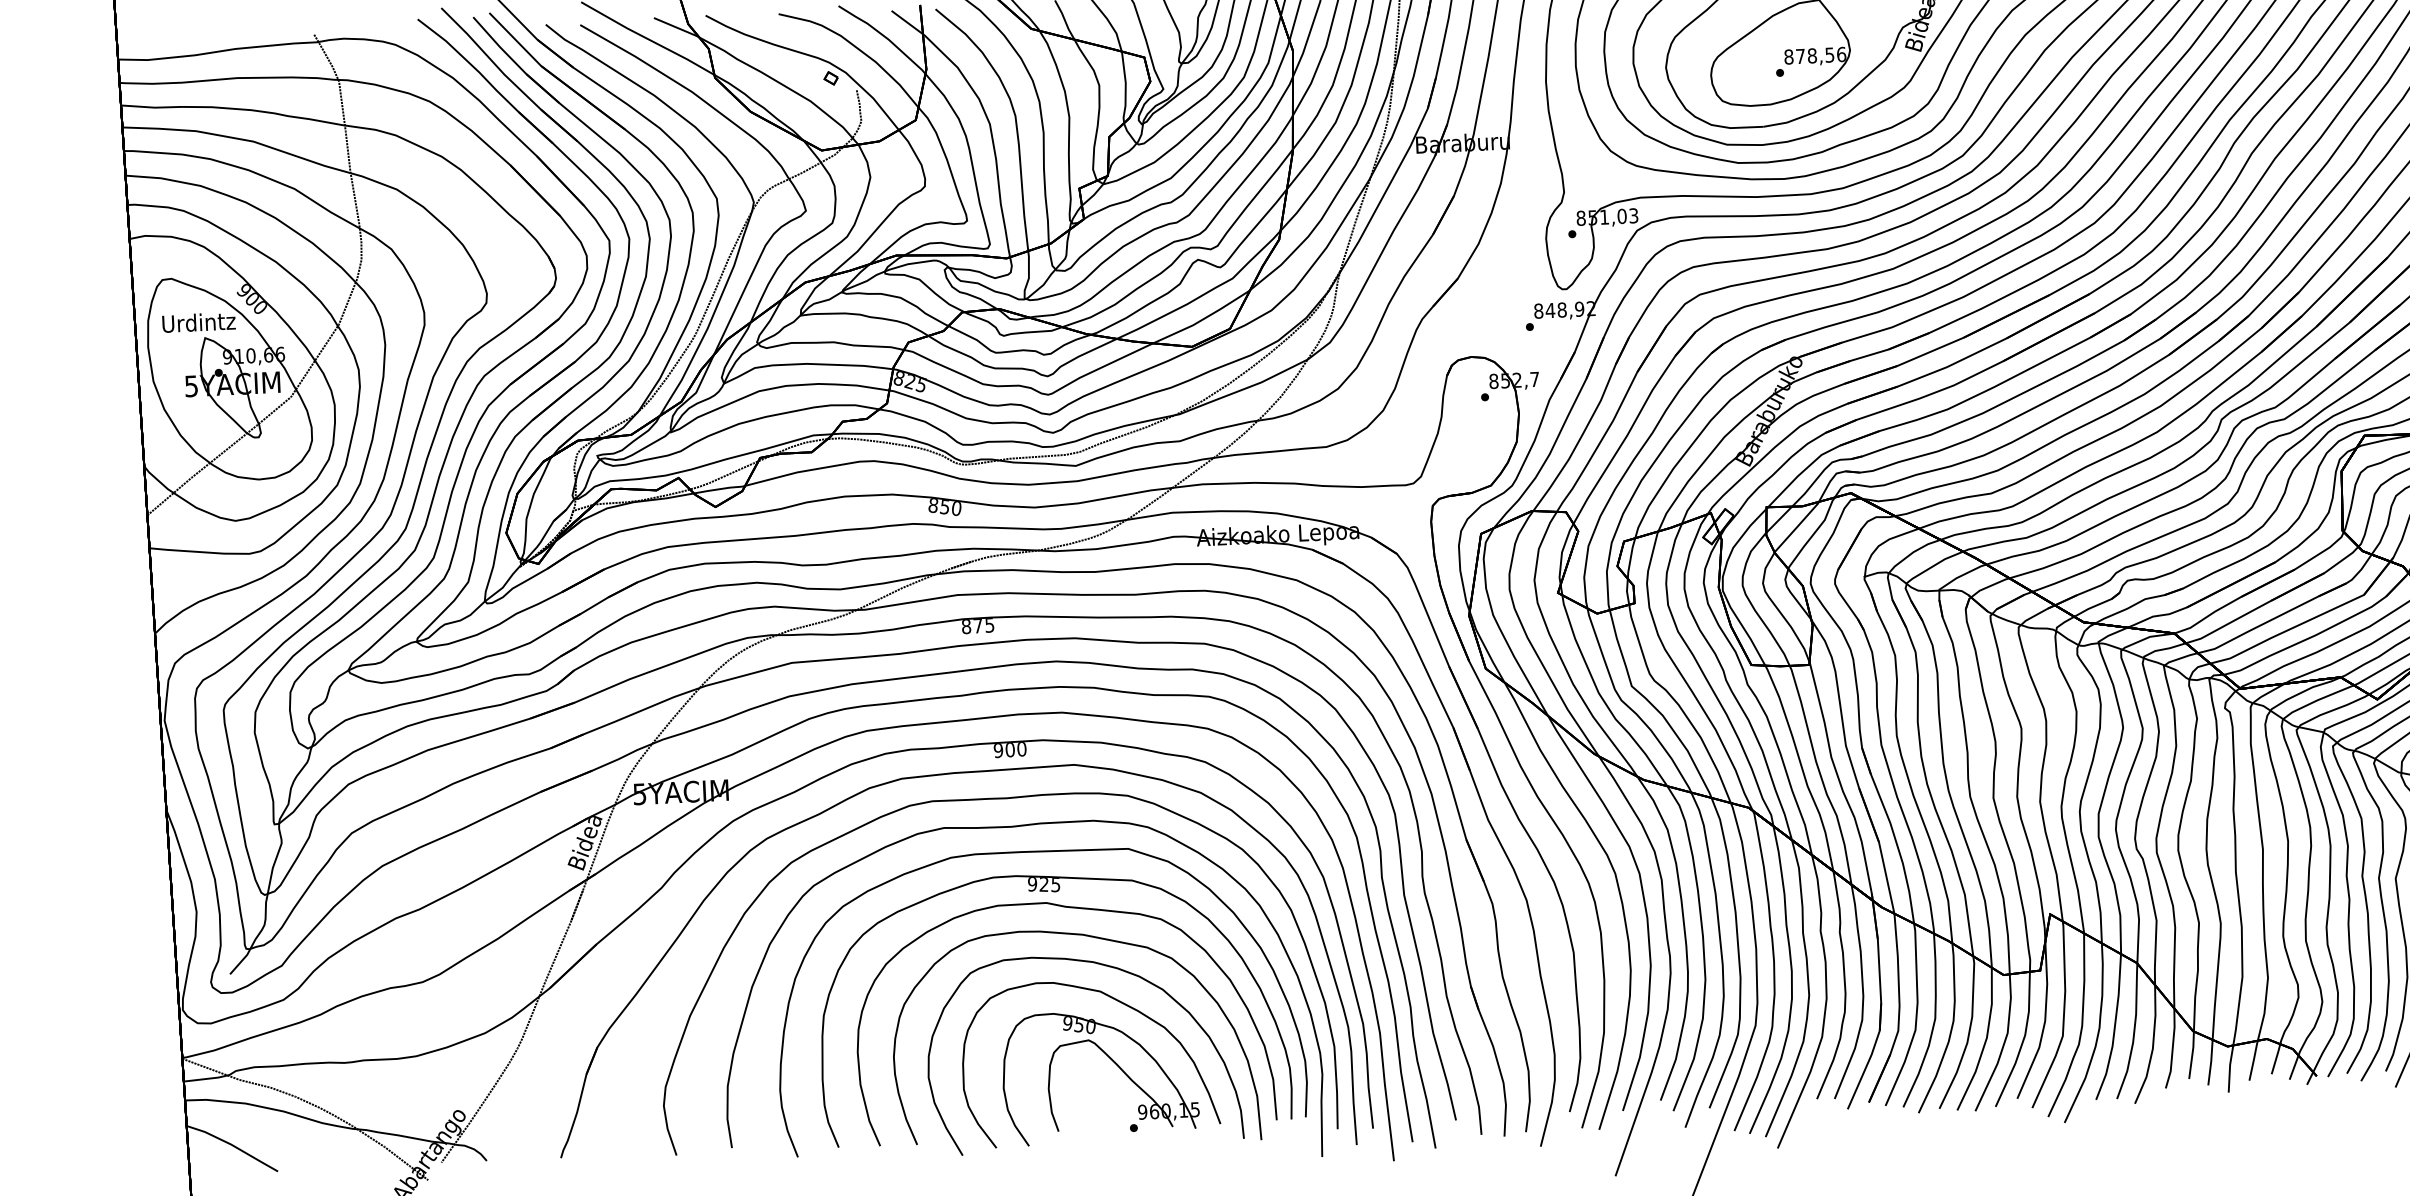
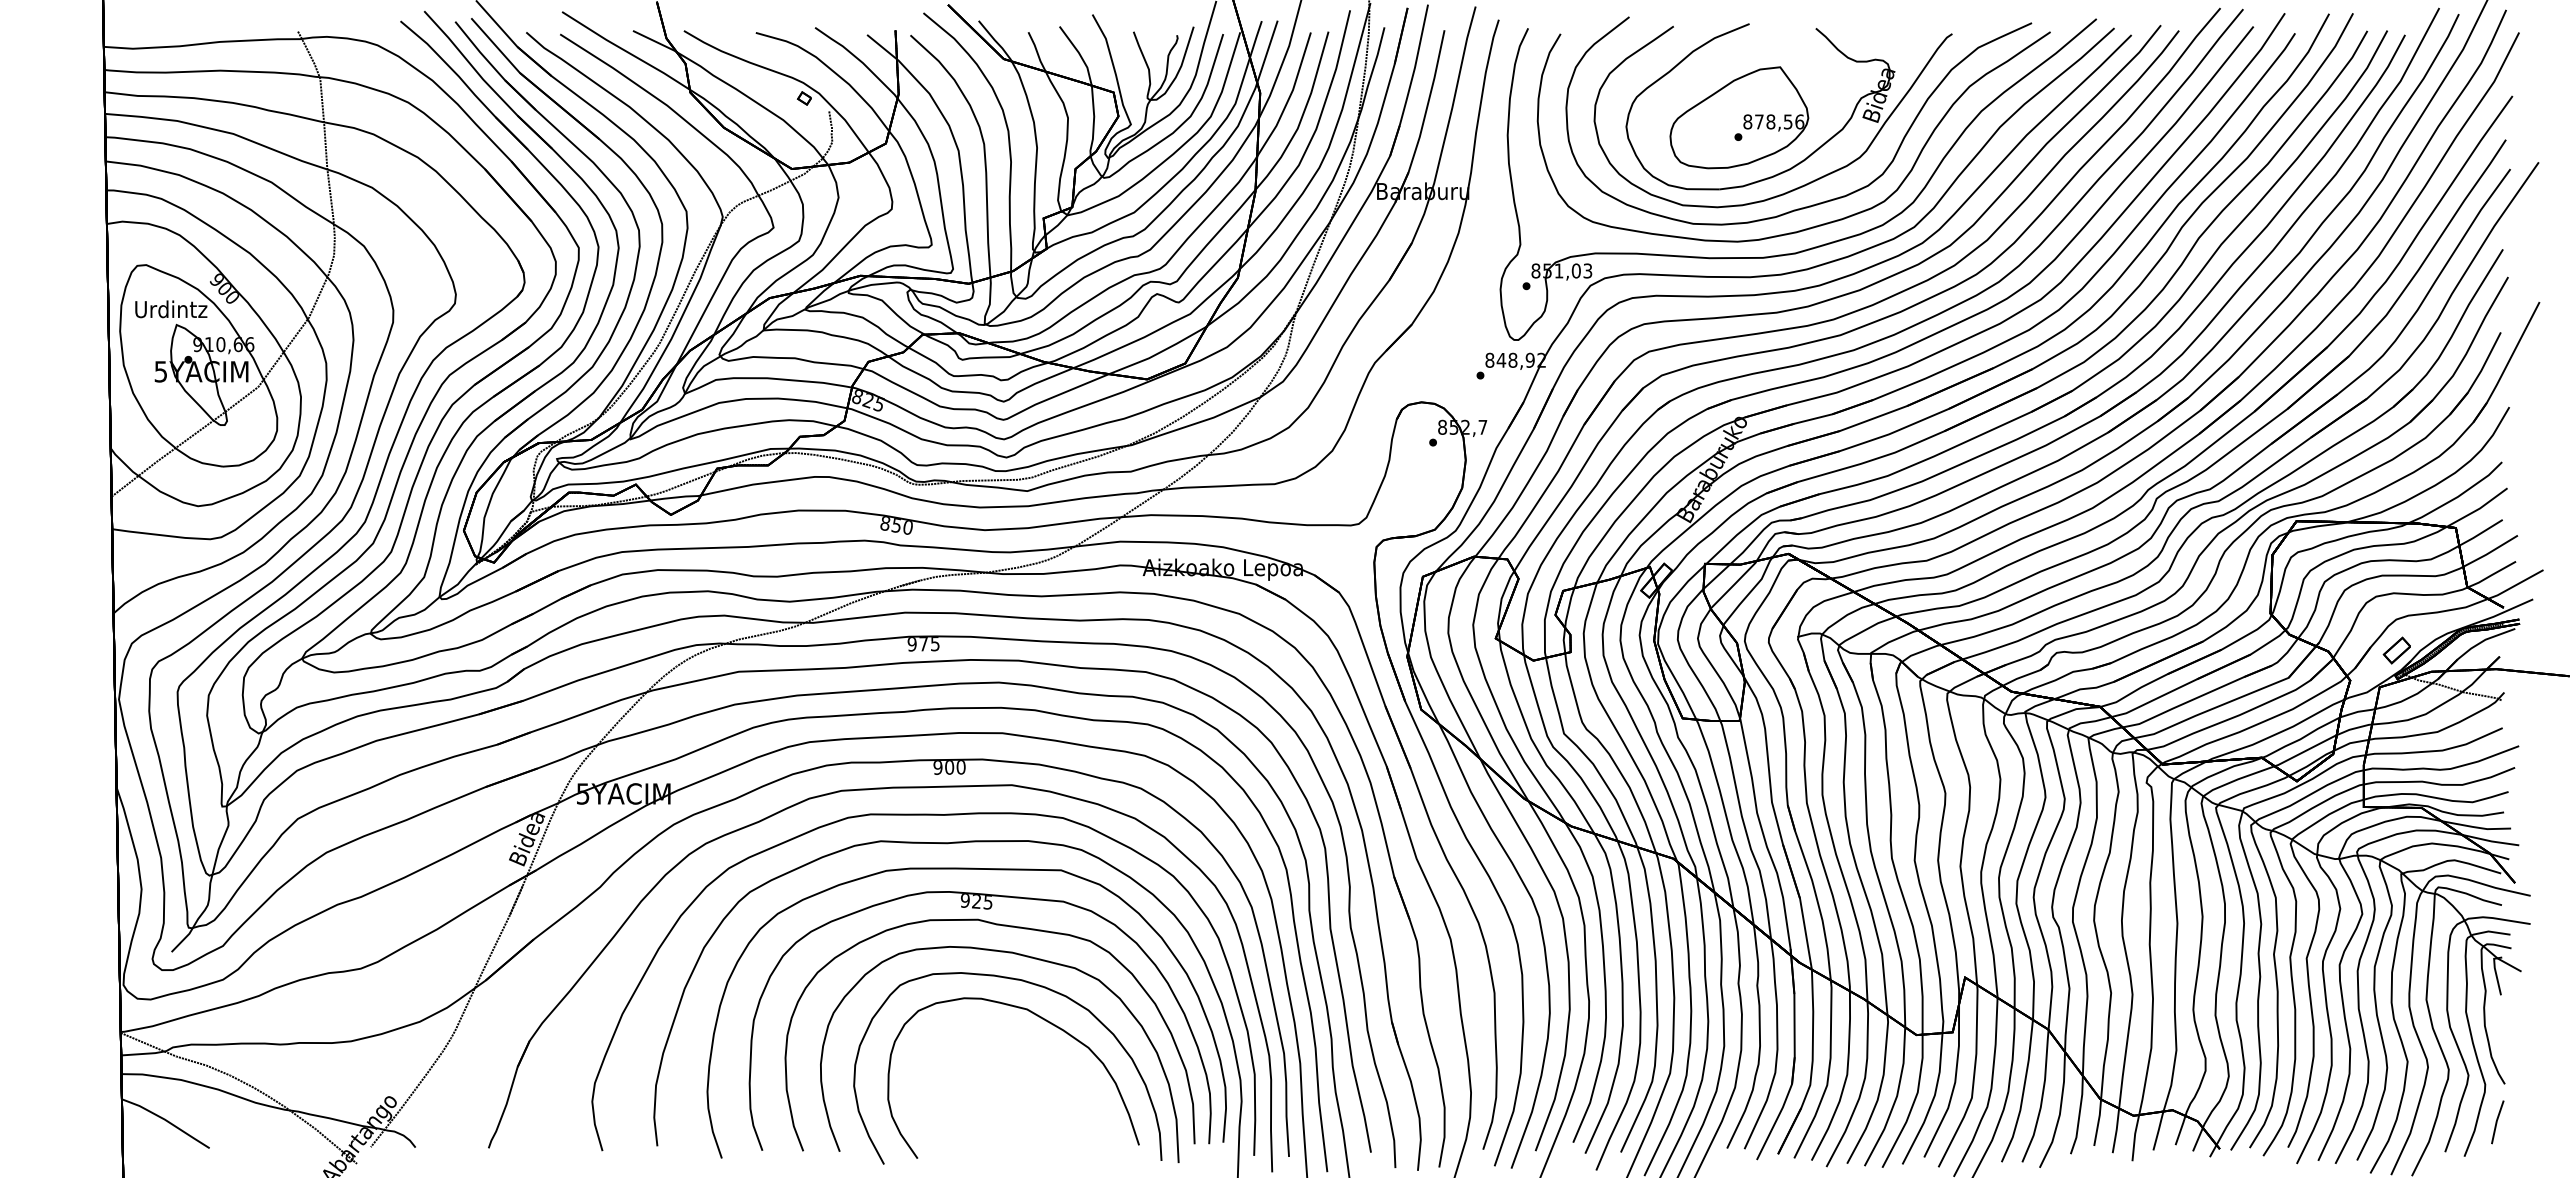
text: (965, 627) -> (911, 644), 875 -> 975
part: (1116, 1066) -> (1039, 1083), removed

